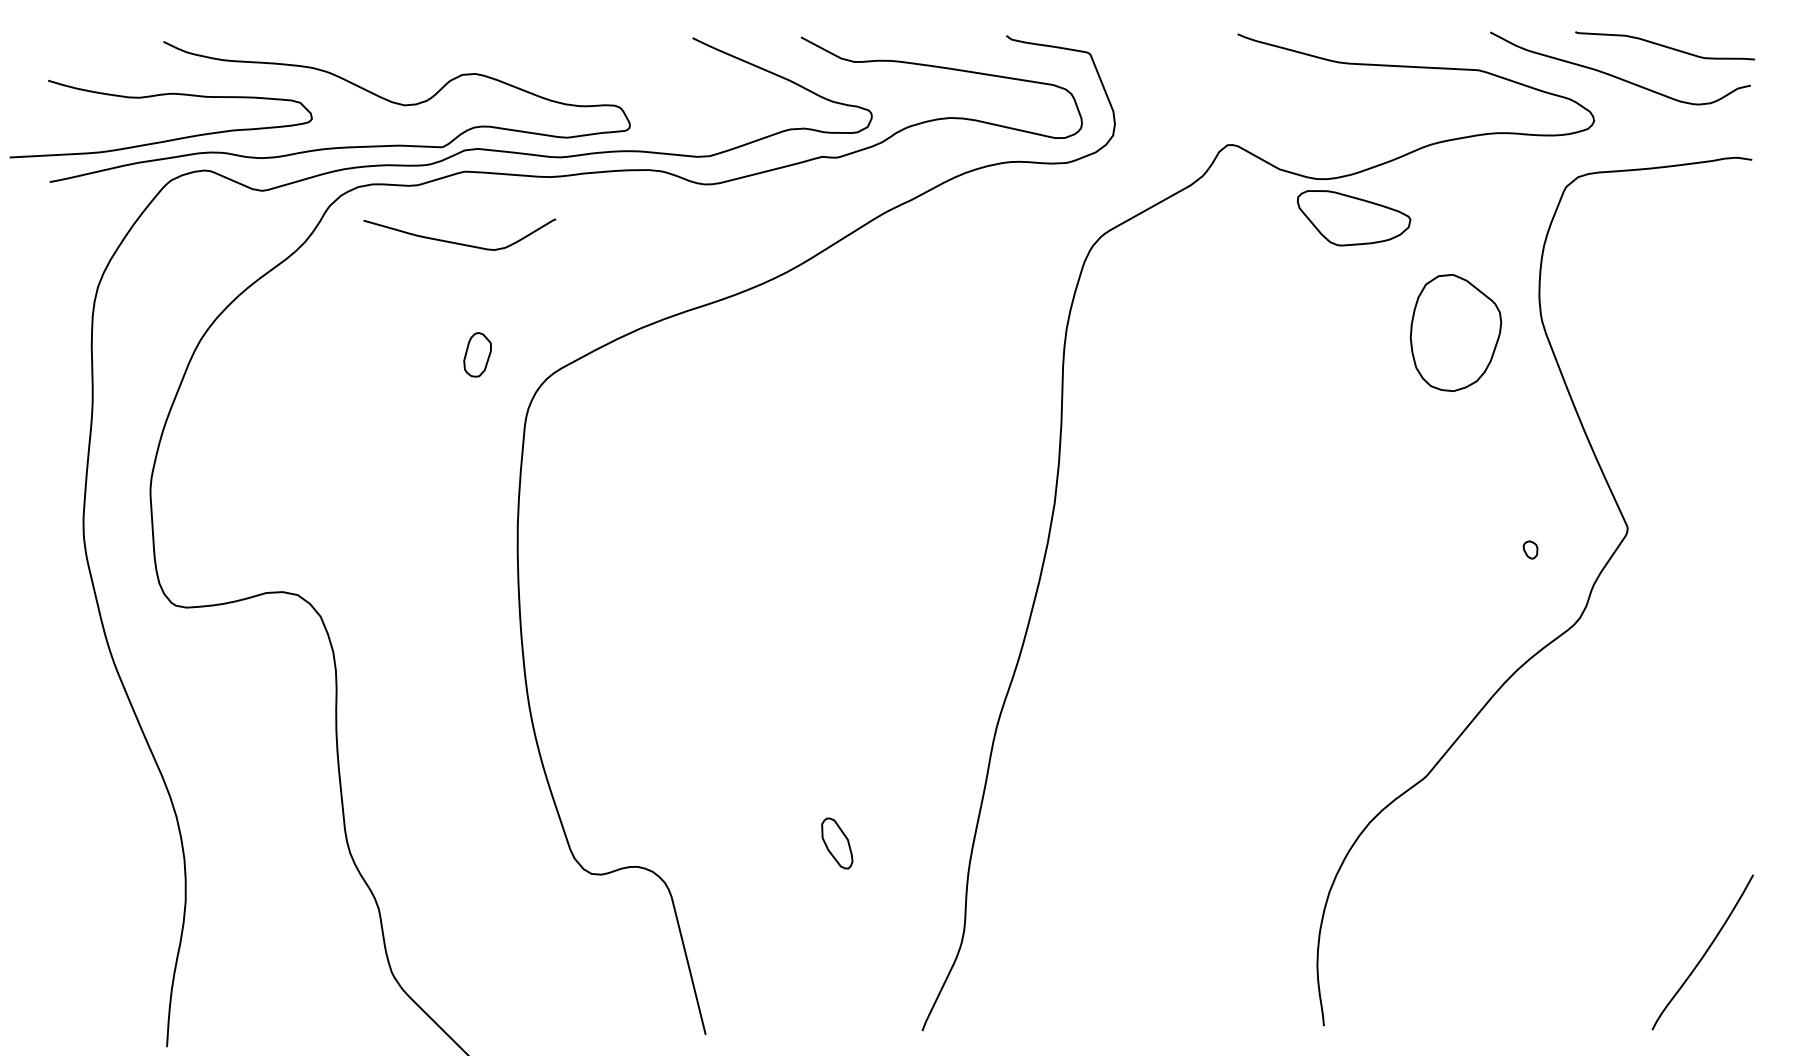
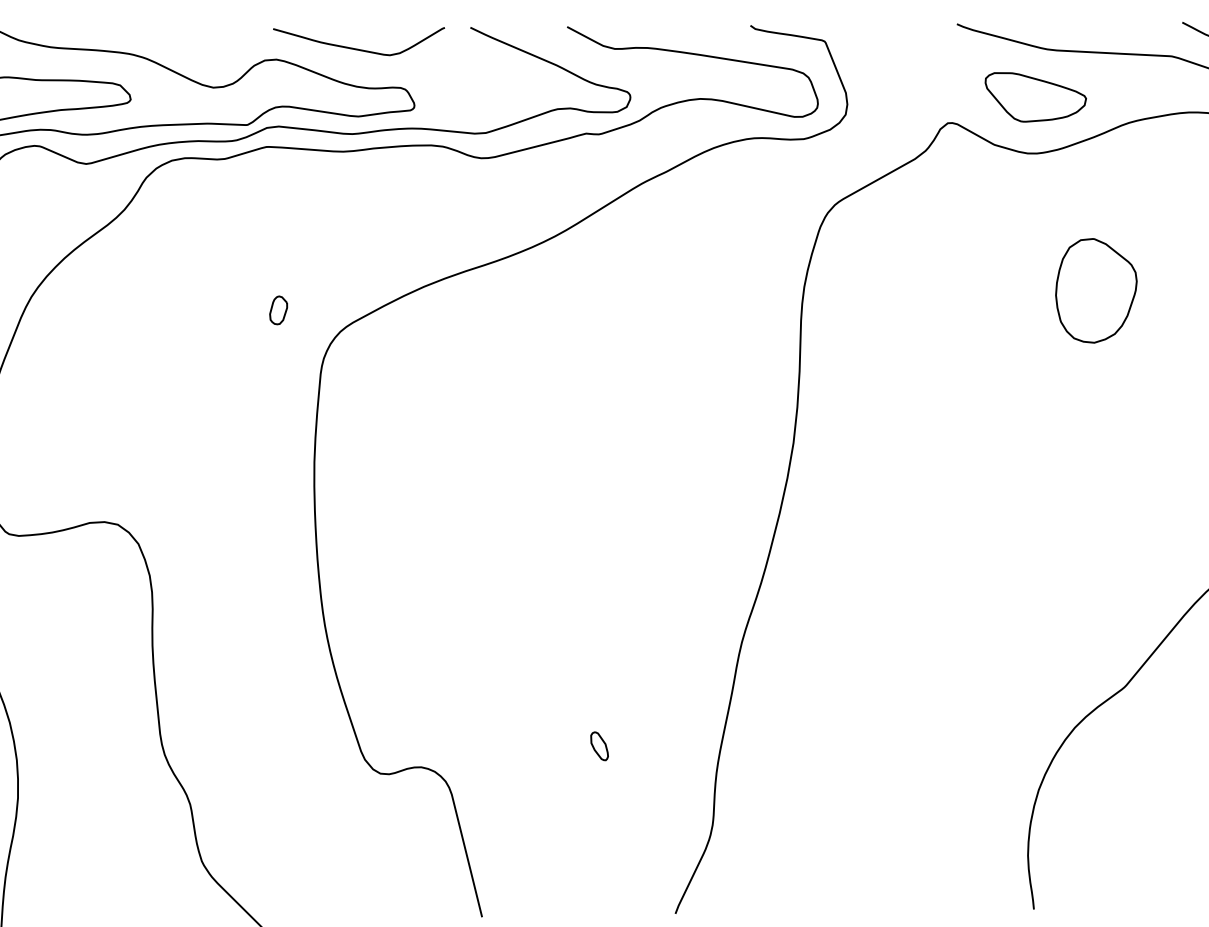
part: (1354, 218) -> (1036, 97), moved
curve: (458, 242) -> (357, 48), moved
part: (1455, 333) -> (1095, 291), moved
part: (477, 354) -> (278, 310), size x0.71
part: (837, 842) -> (599, 745), size x0.62

